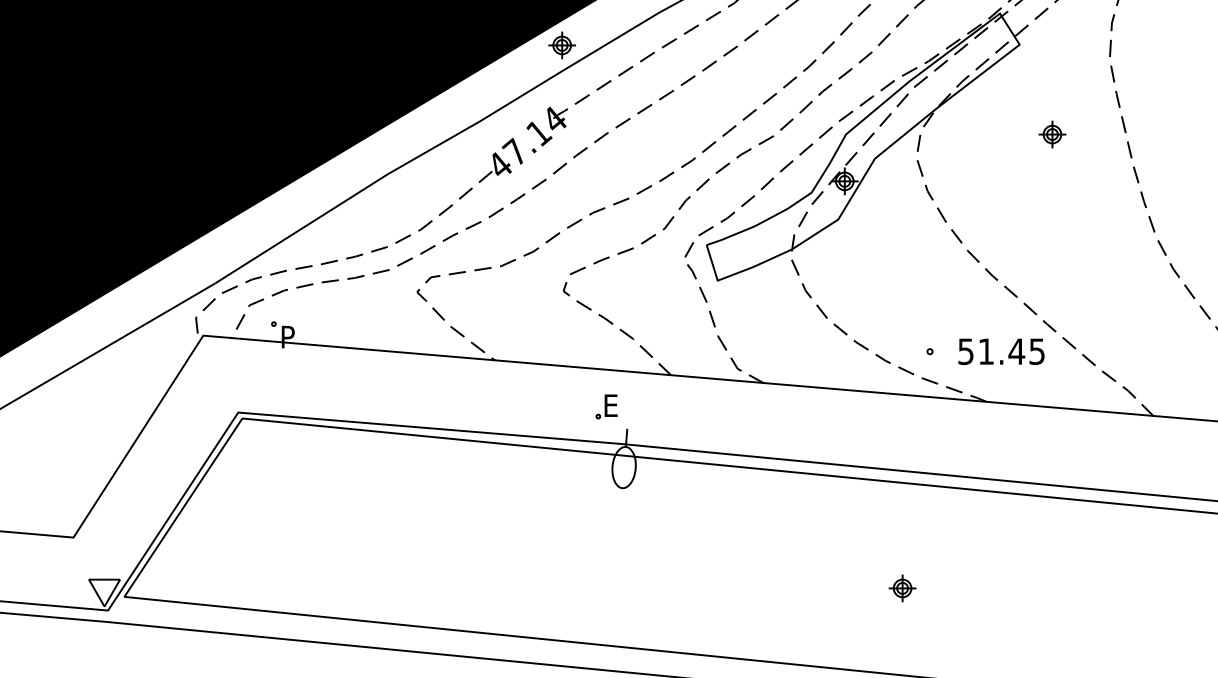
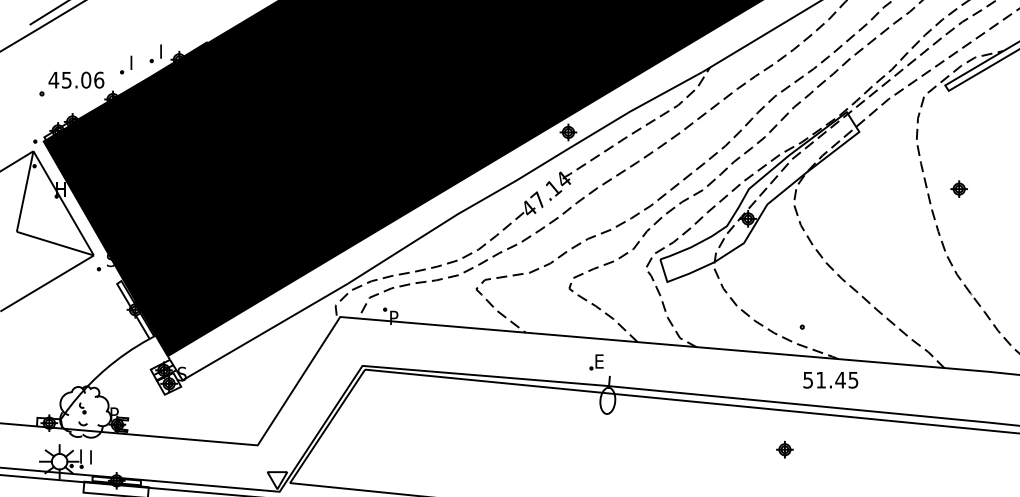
part: (1051, 133) -> (958, 188), moved
text: (1001, 352) -> (830, 380), moved
part: (901, 588) -> (784, 449), moved

